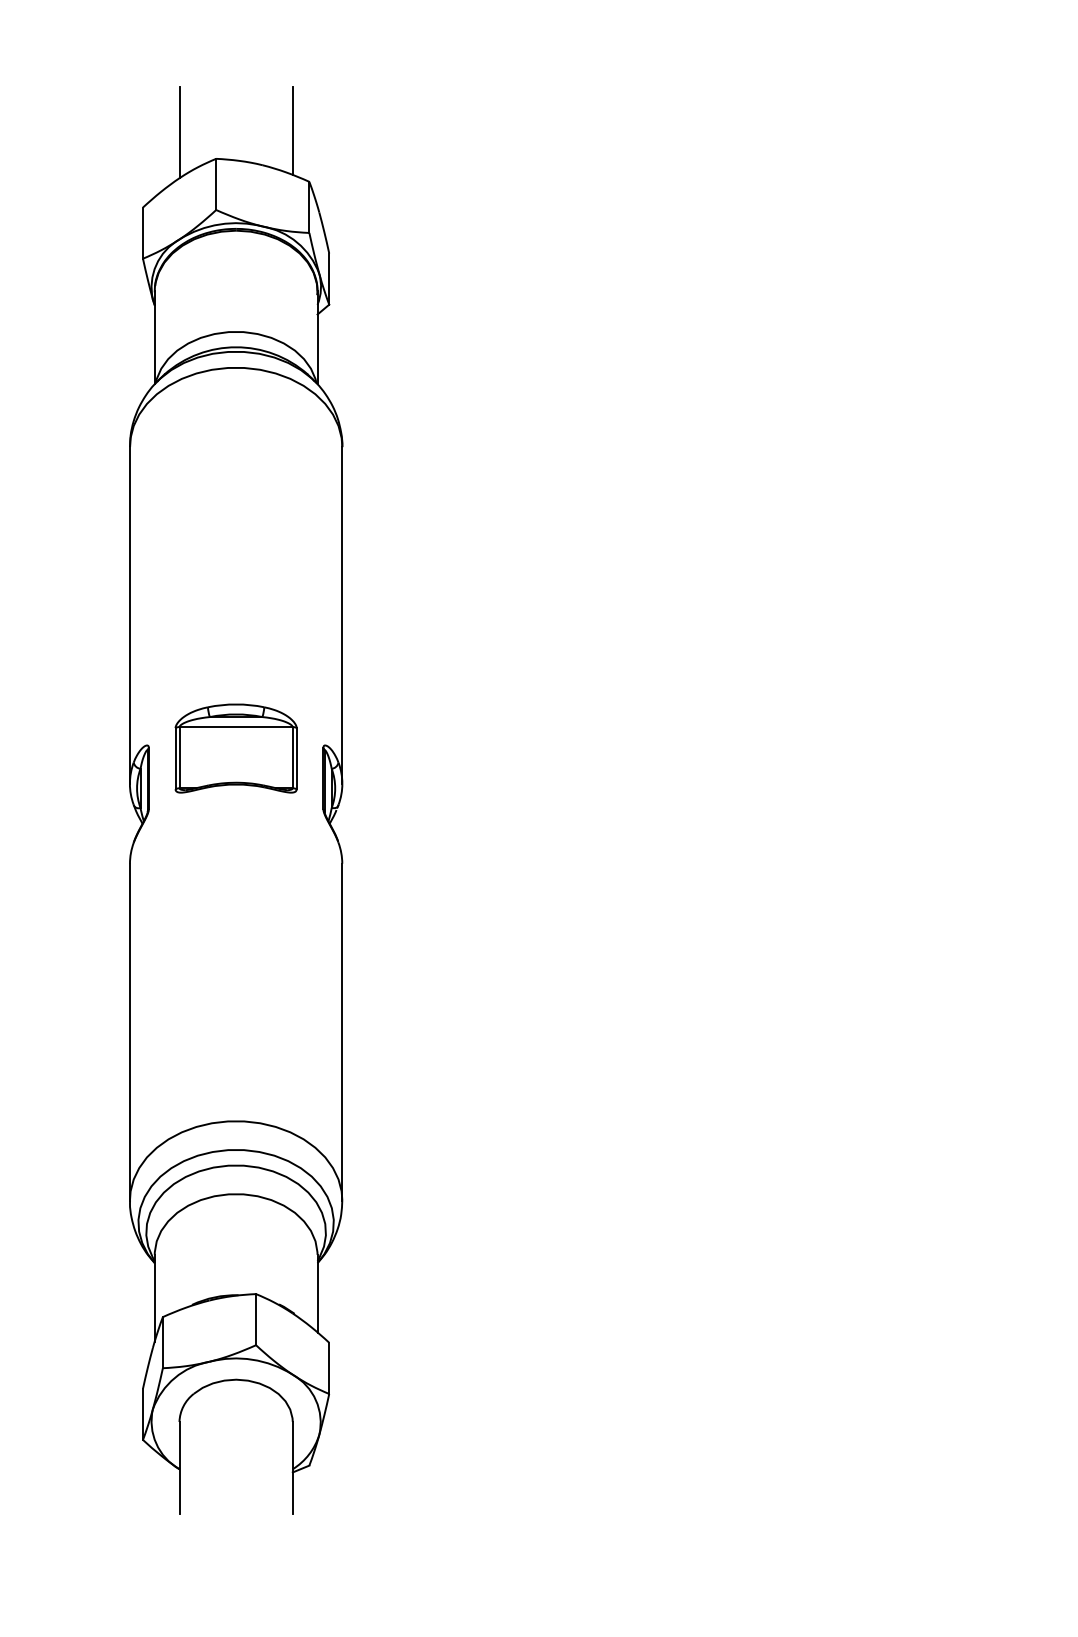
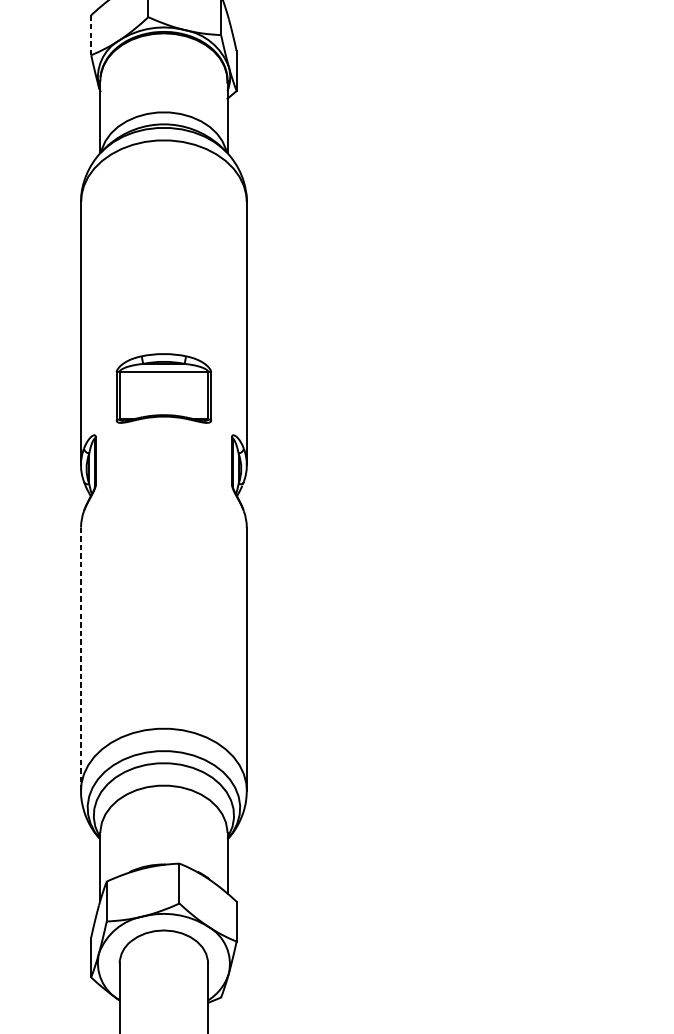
line: (143, 233) -> (91, 35), solid -> dashed
part: (235, 748) -> (163, 388), moved
line: (129, 1032) -> (80, 659), solid -> dashed

